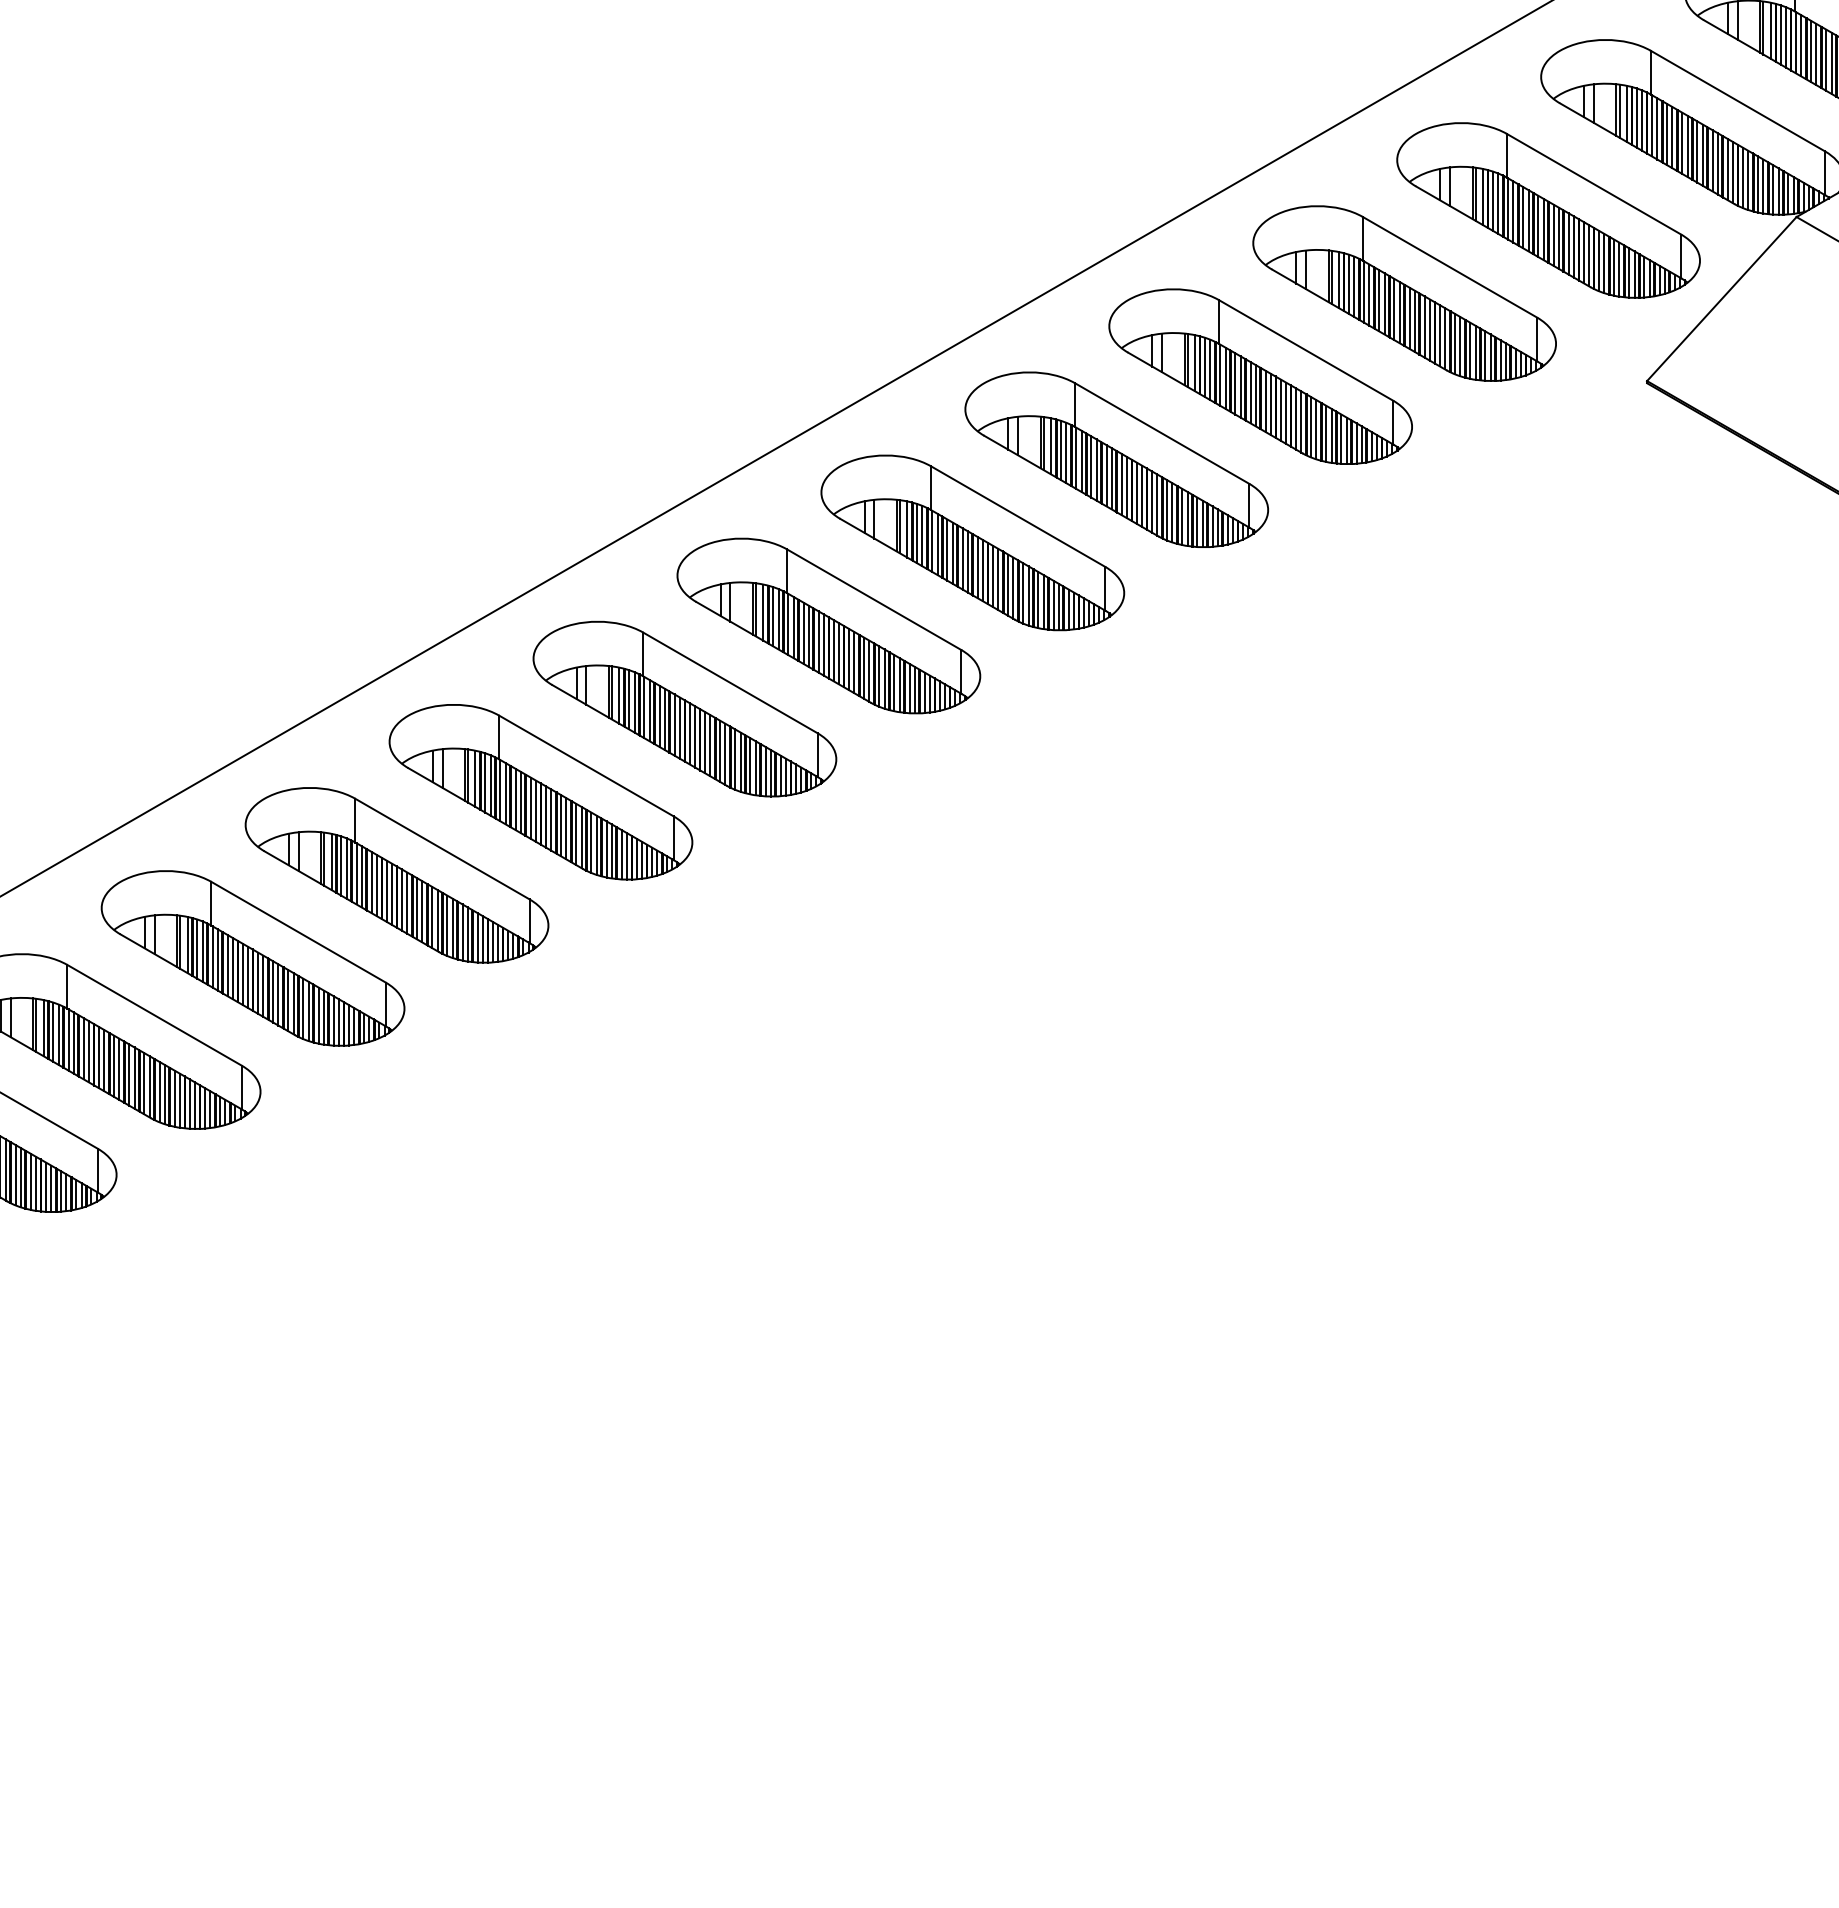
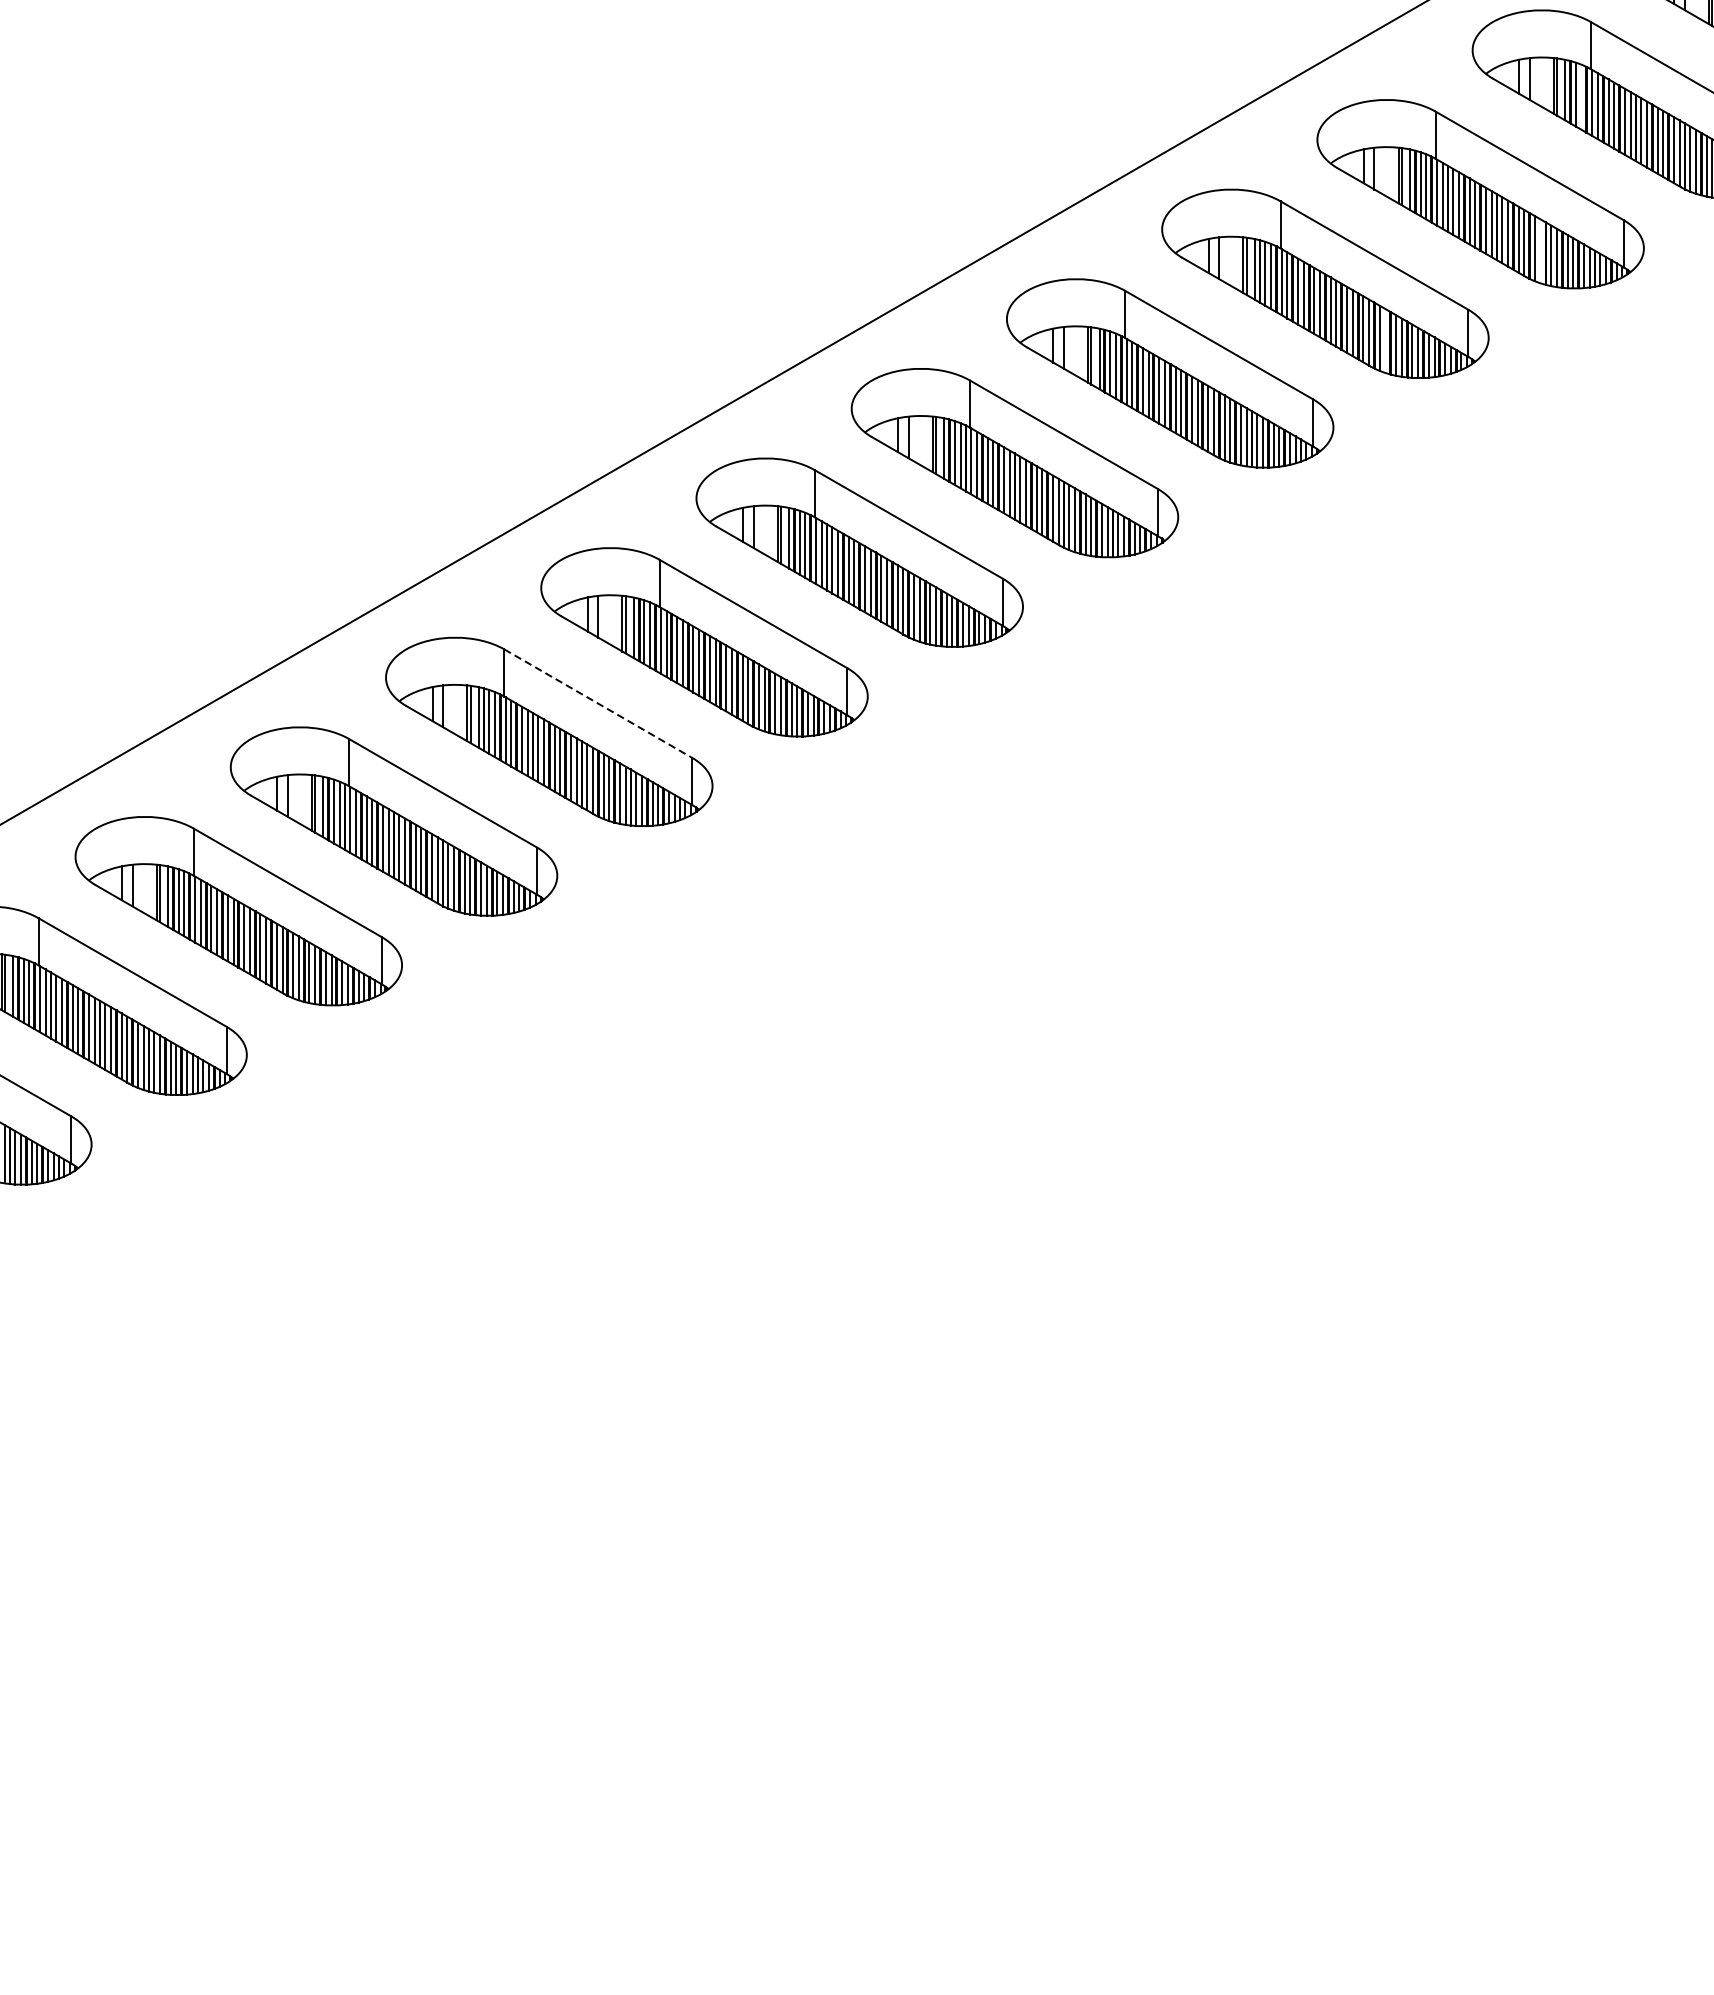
line: (1498, 203) -> (1581, 97), removed
line: (1460, 346) -> (1540, 251), removed
line: (1316, 429) -> (1385, 340), removed
line: (586, 766) -> (598, 704), solid -> dashed

